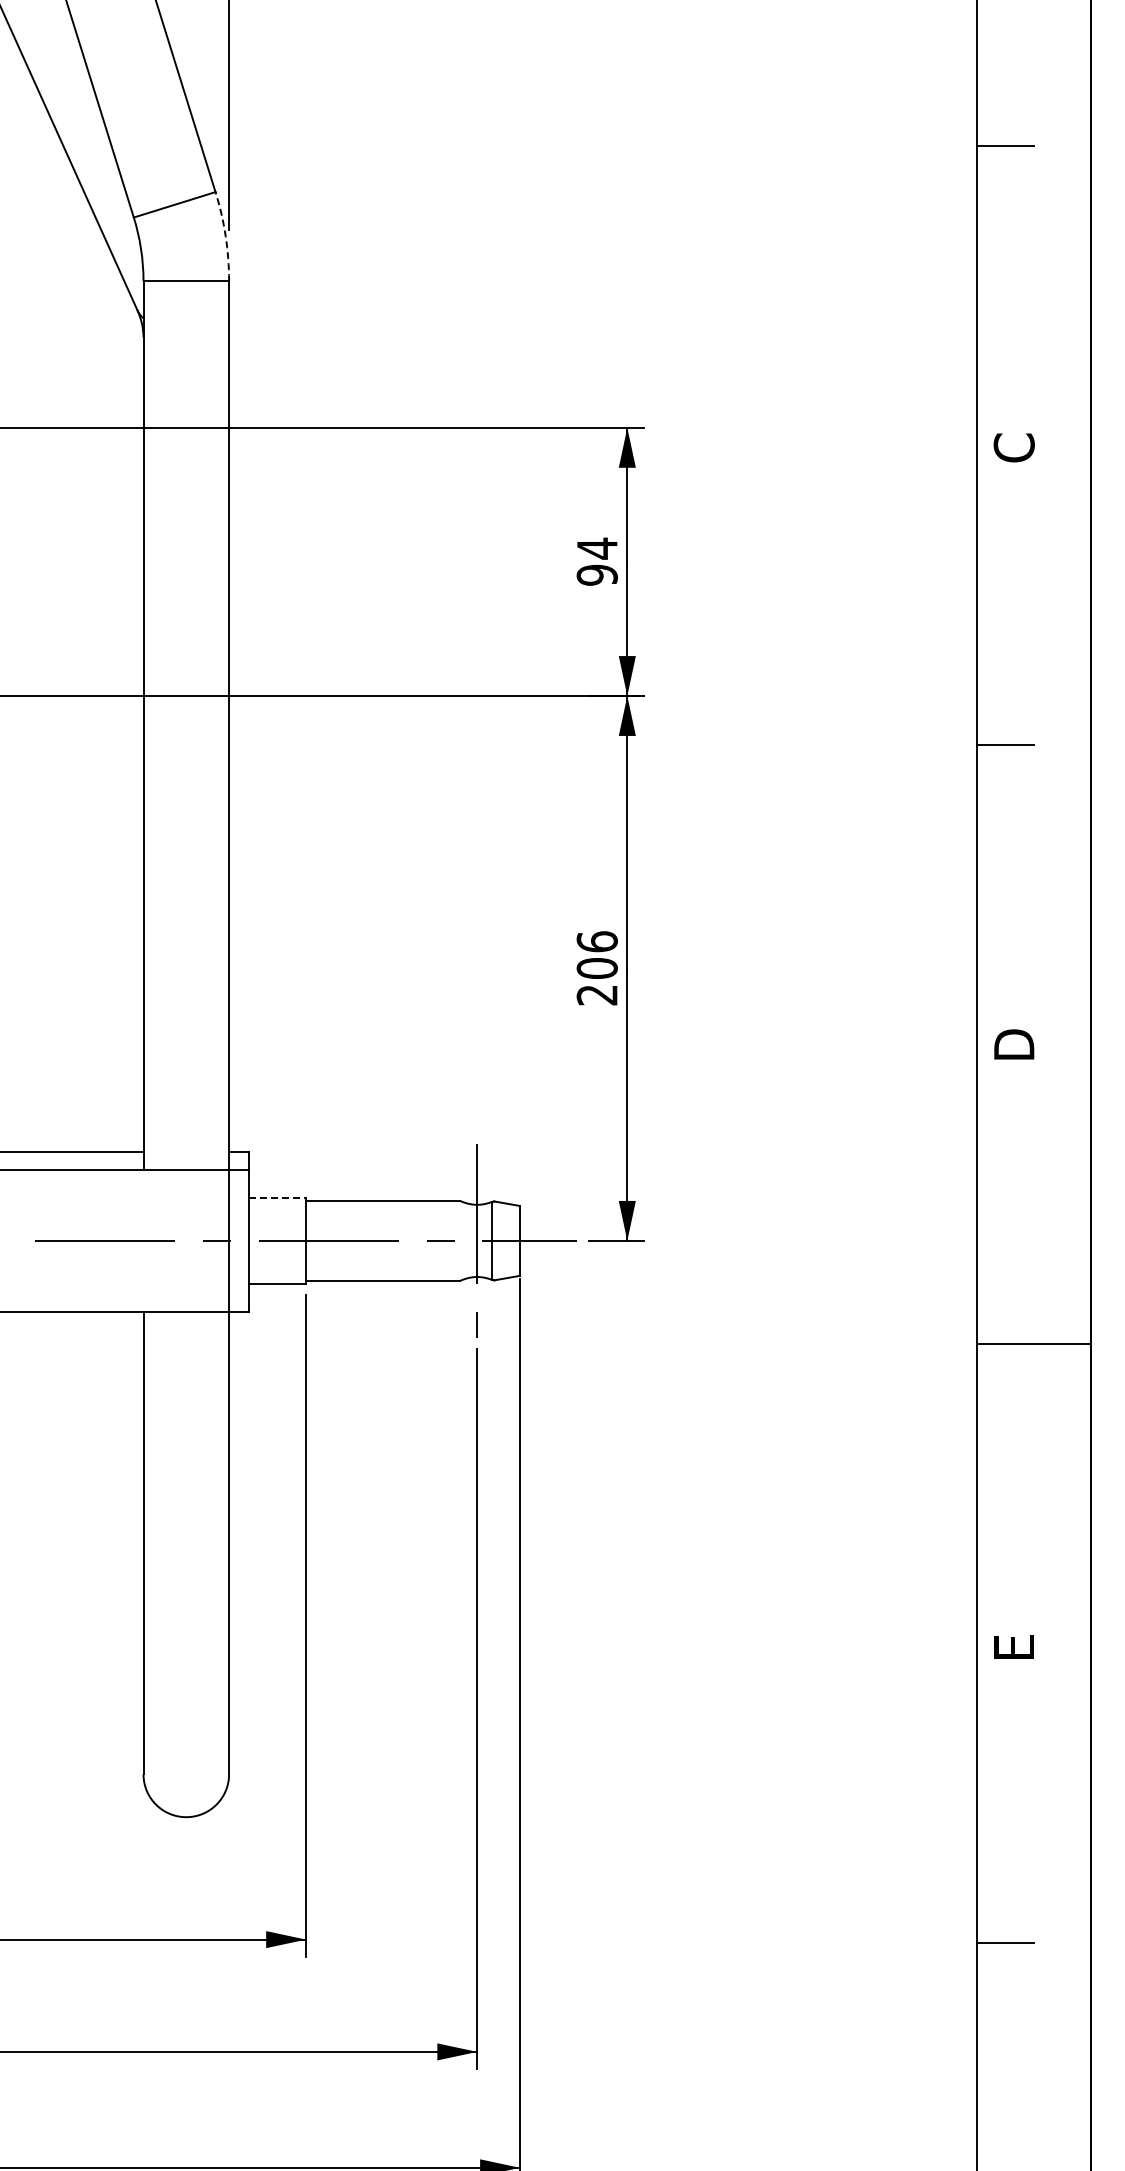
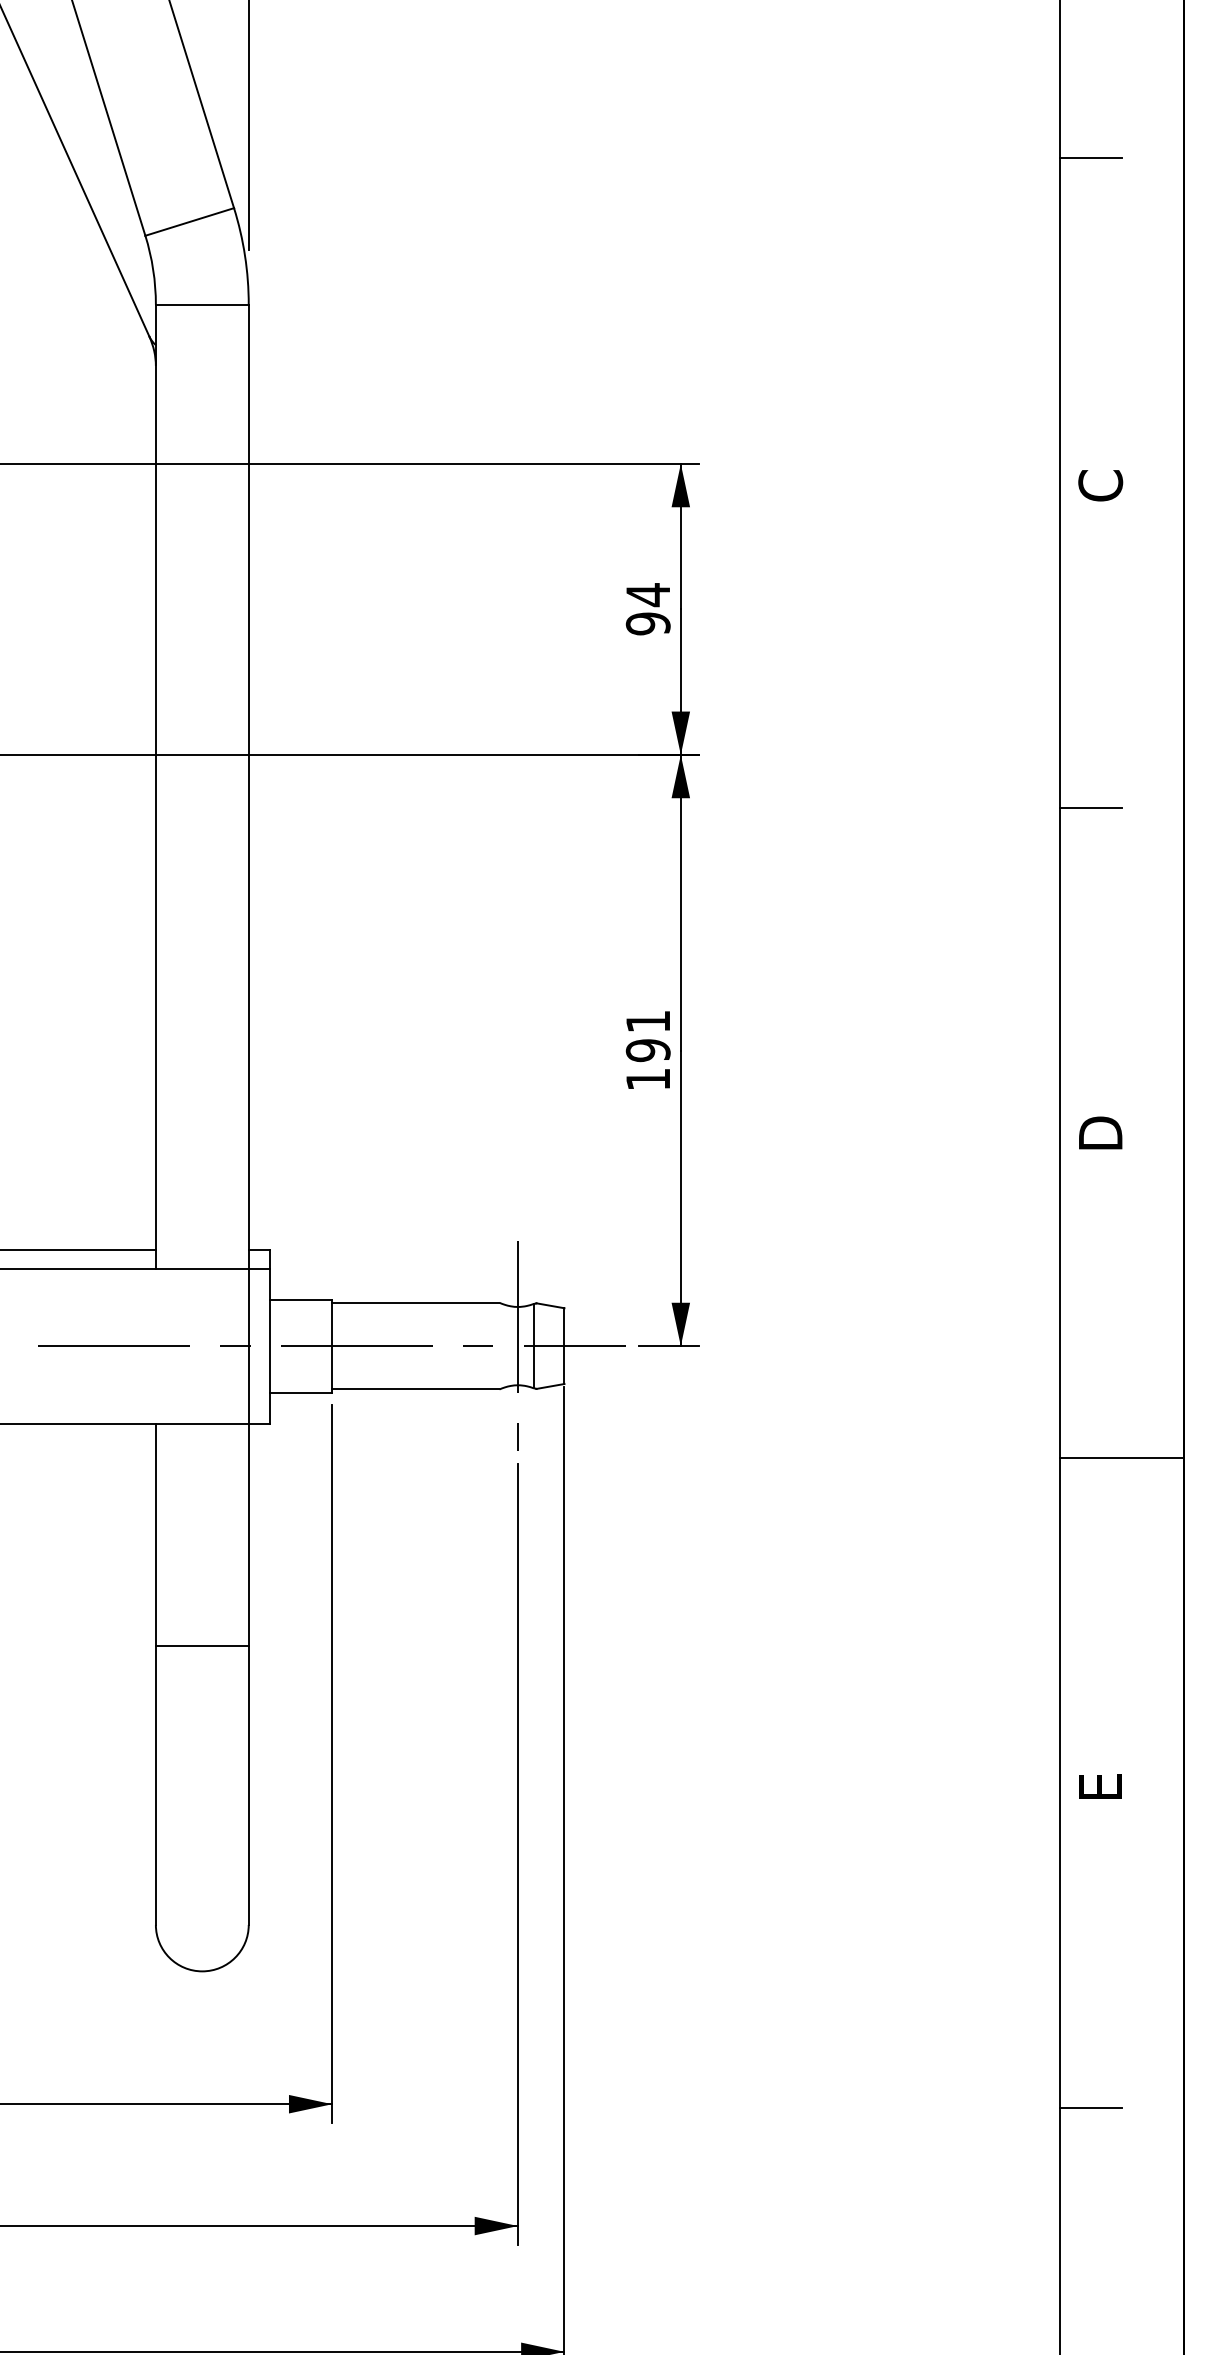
arc: (225, 236) -> (244, 256), dashed -> solid
text: (596, 968) -> (647, 1050), 206 -> 191
line: (277, 1198) -> (301, 1300), dashed -> solid
line: (186, 1517) -> (202, 1646), added

